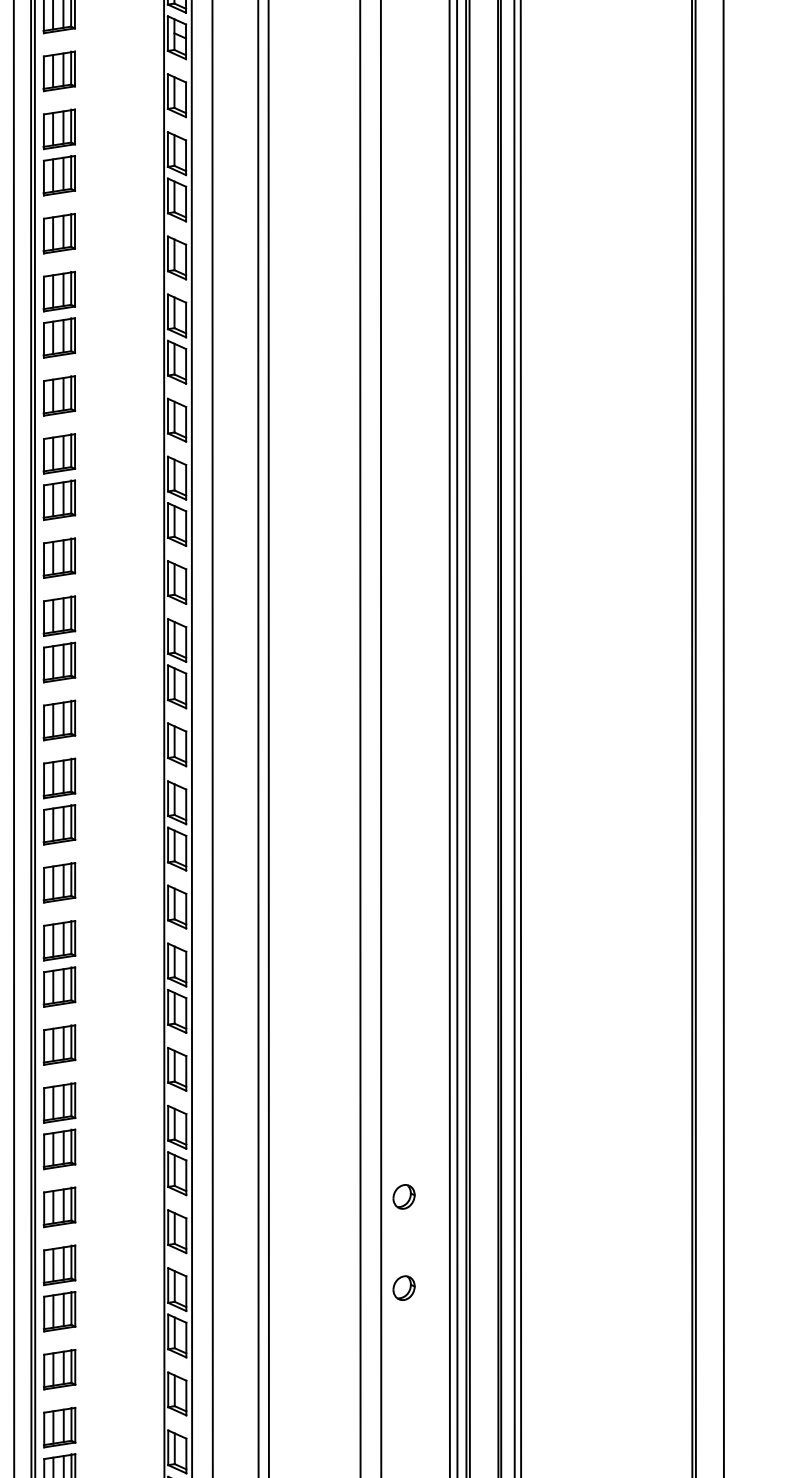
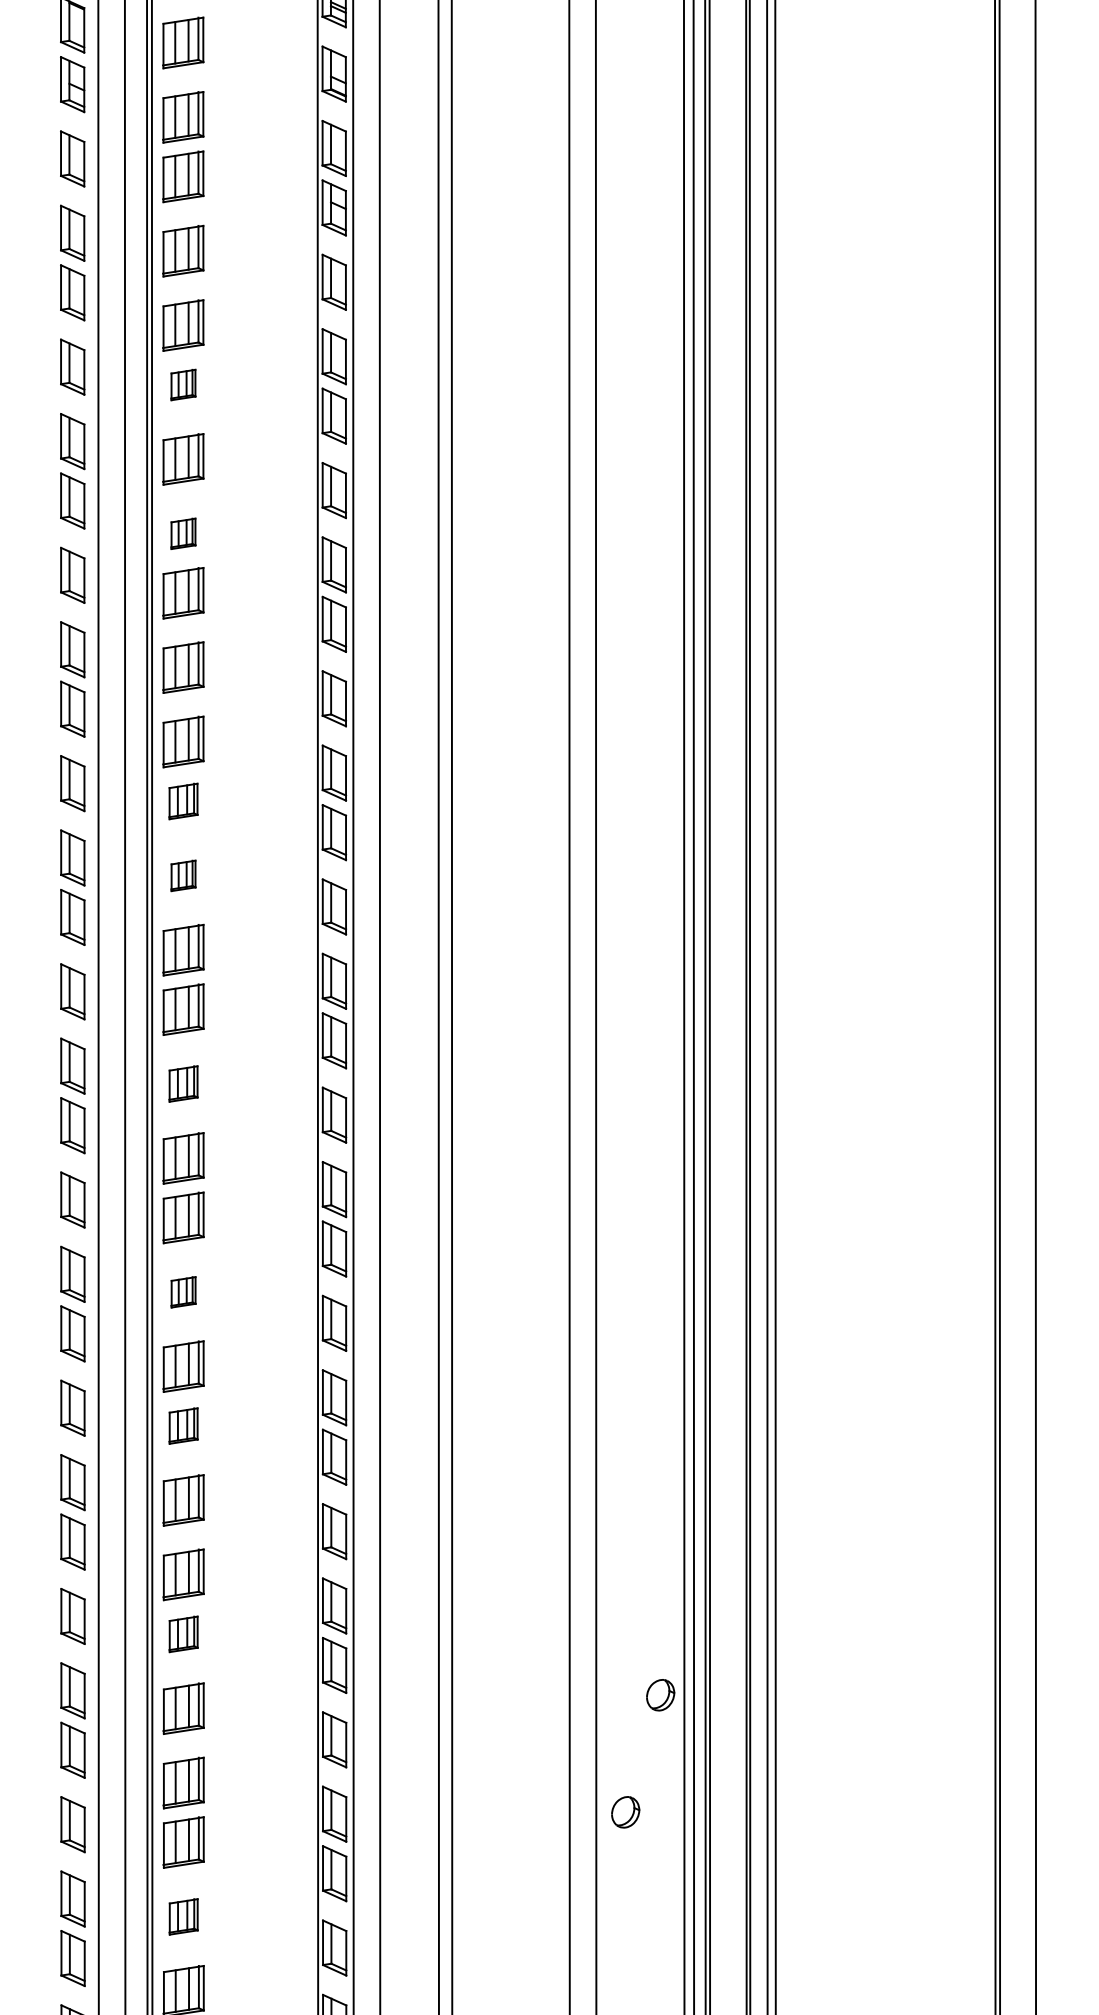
part: (59, 175) -> (183, 384), size x0.6
part: (59, 291) -> (183, 533), size x0.6
part: (59, 500) -> (183, 801), size x0.7
part: (59, 557) -> (183, 875), size x0.6
part: (59, 720) -> (183, 1083), size x0.7
part: (59, 883) -> (183, 1292), size x0.6
part: (59, 986) -> (183, 1425), size x0.7
part: (59, 1149) -> (183, 1634), size x0.7
part: (403, 1197) -> (660, 1695), moved
part: (59, 1369) -> (183, 1916), size x0.7

